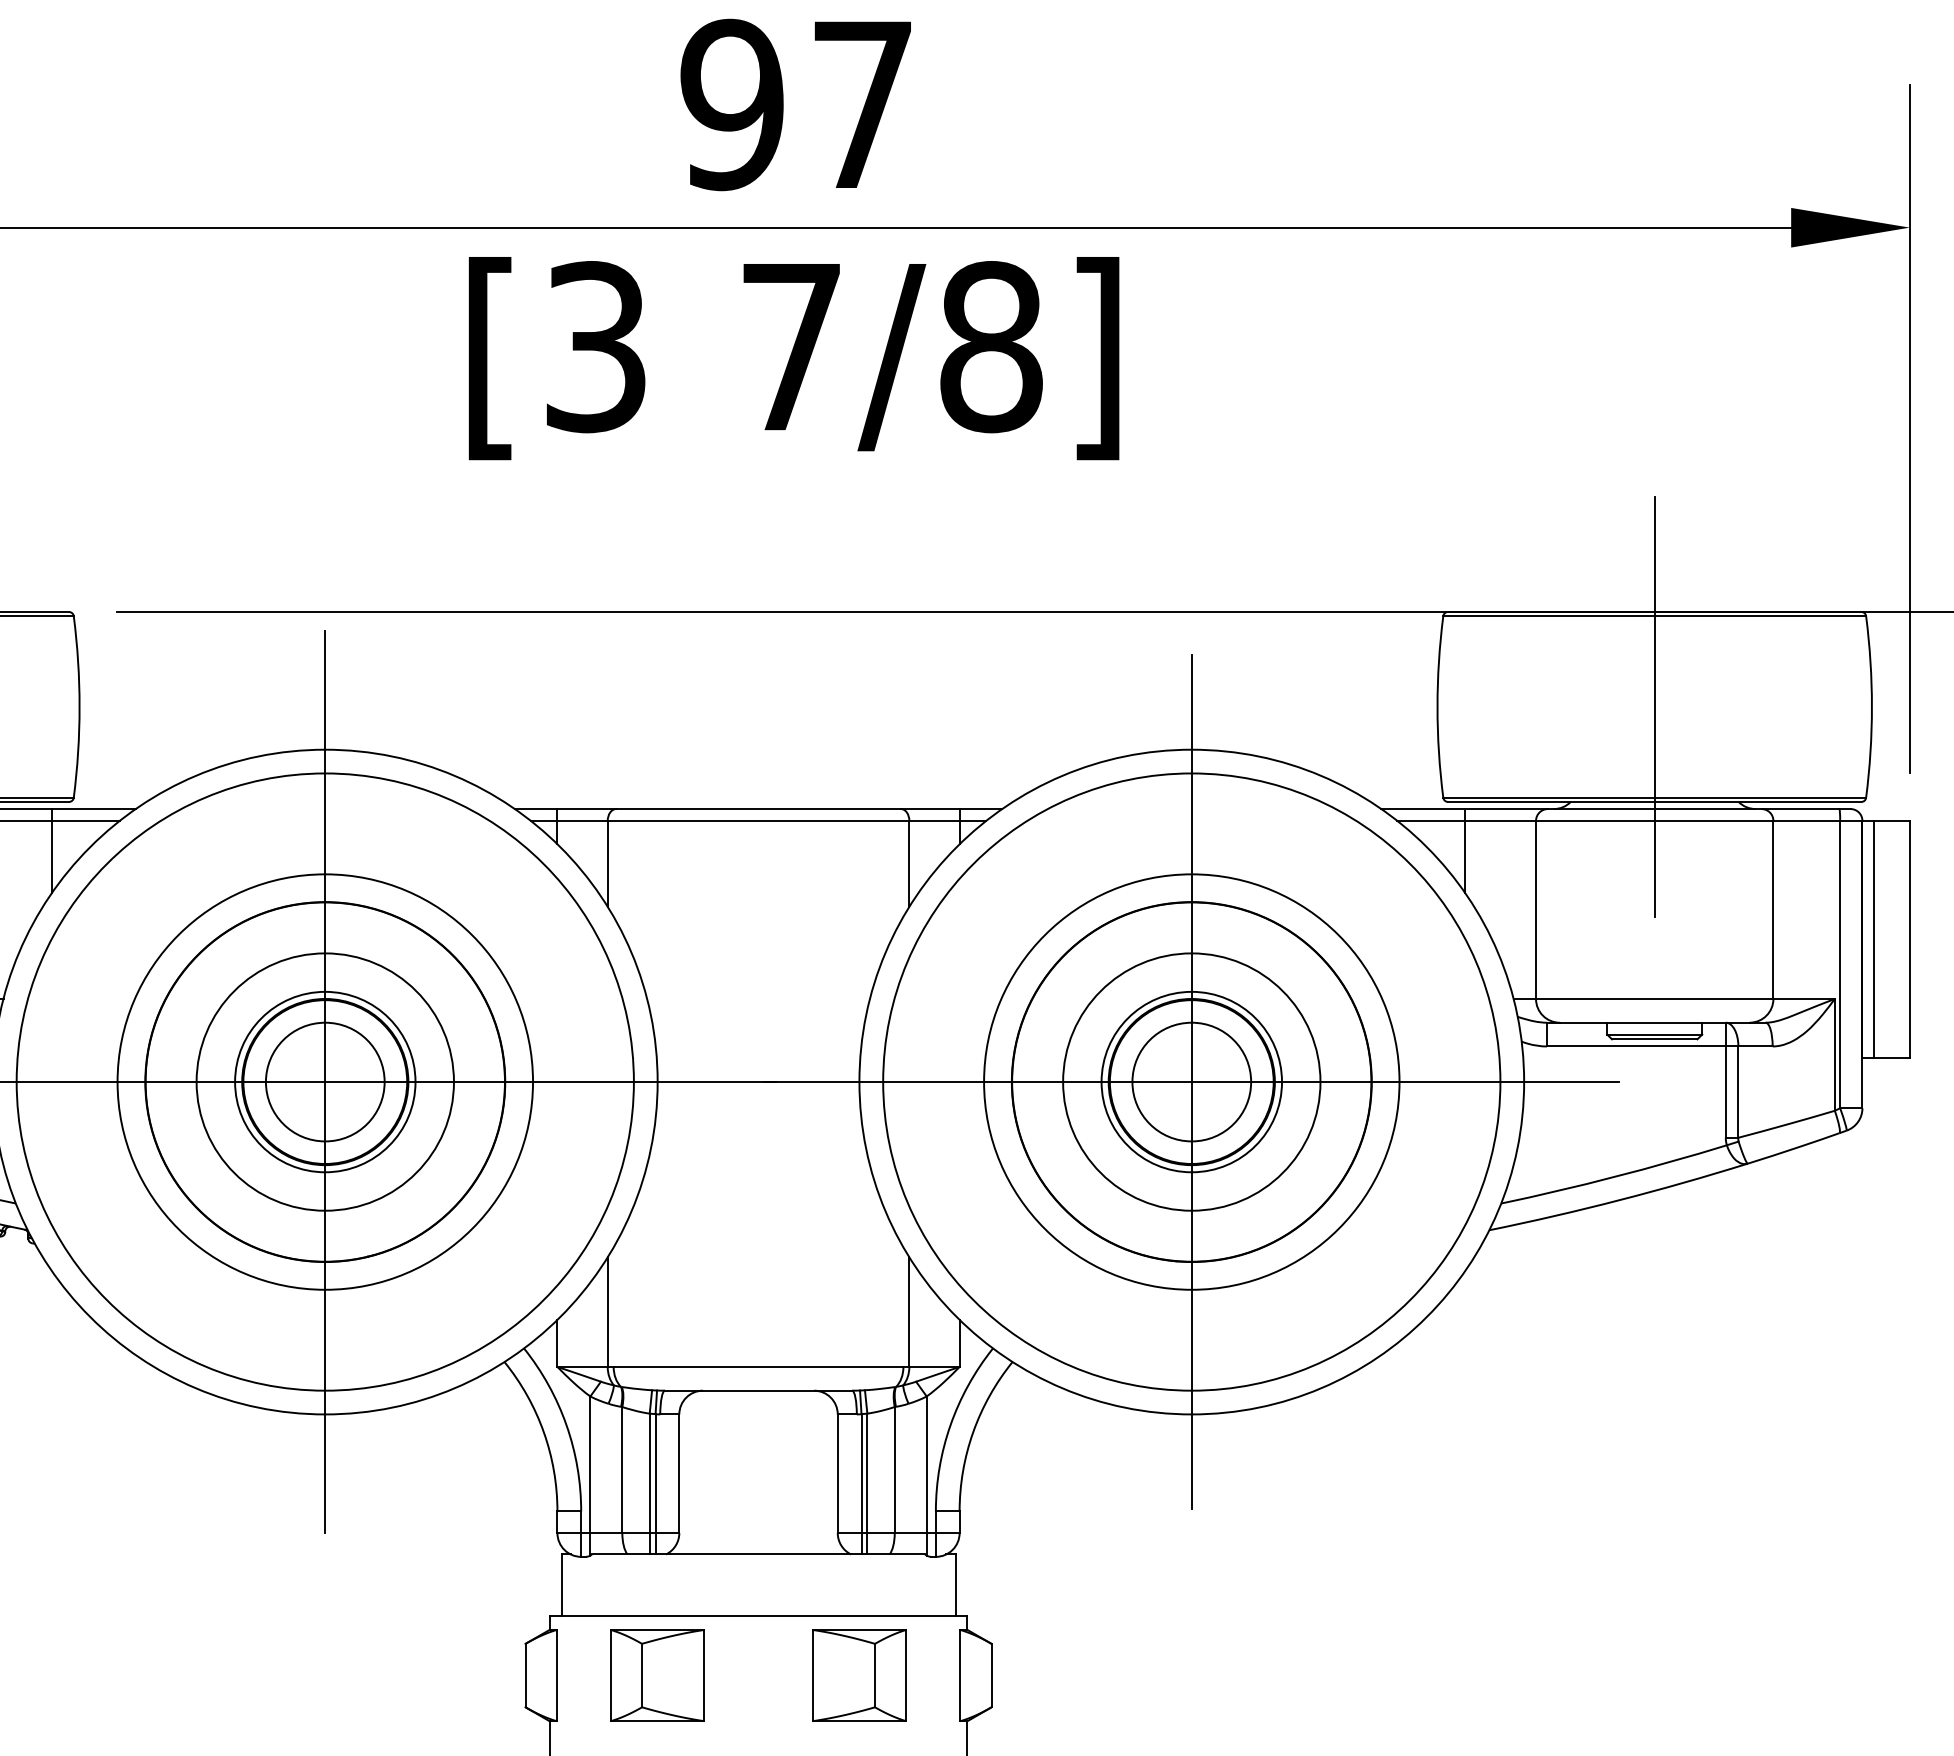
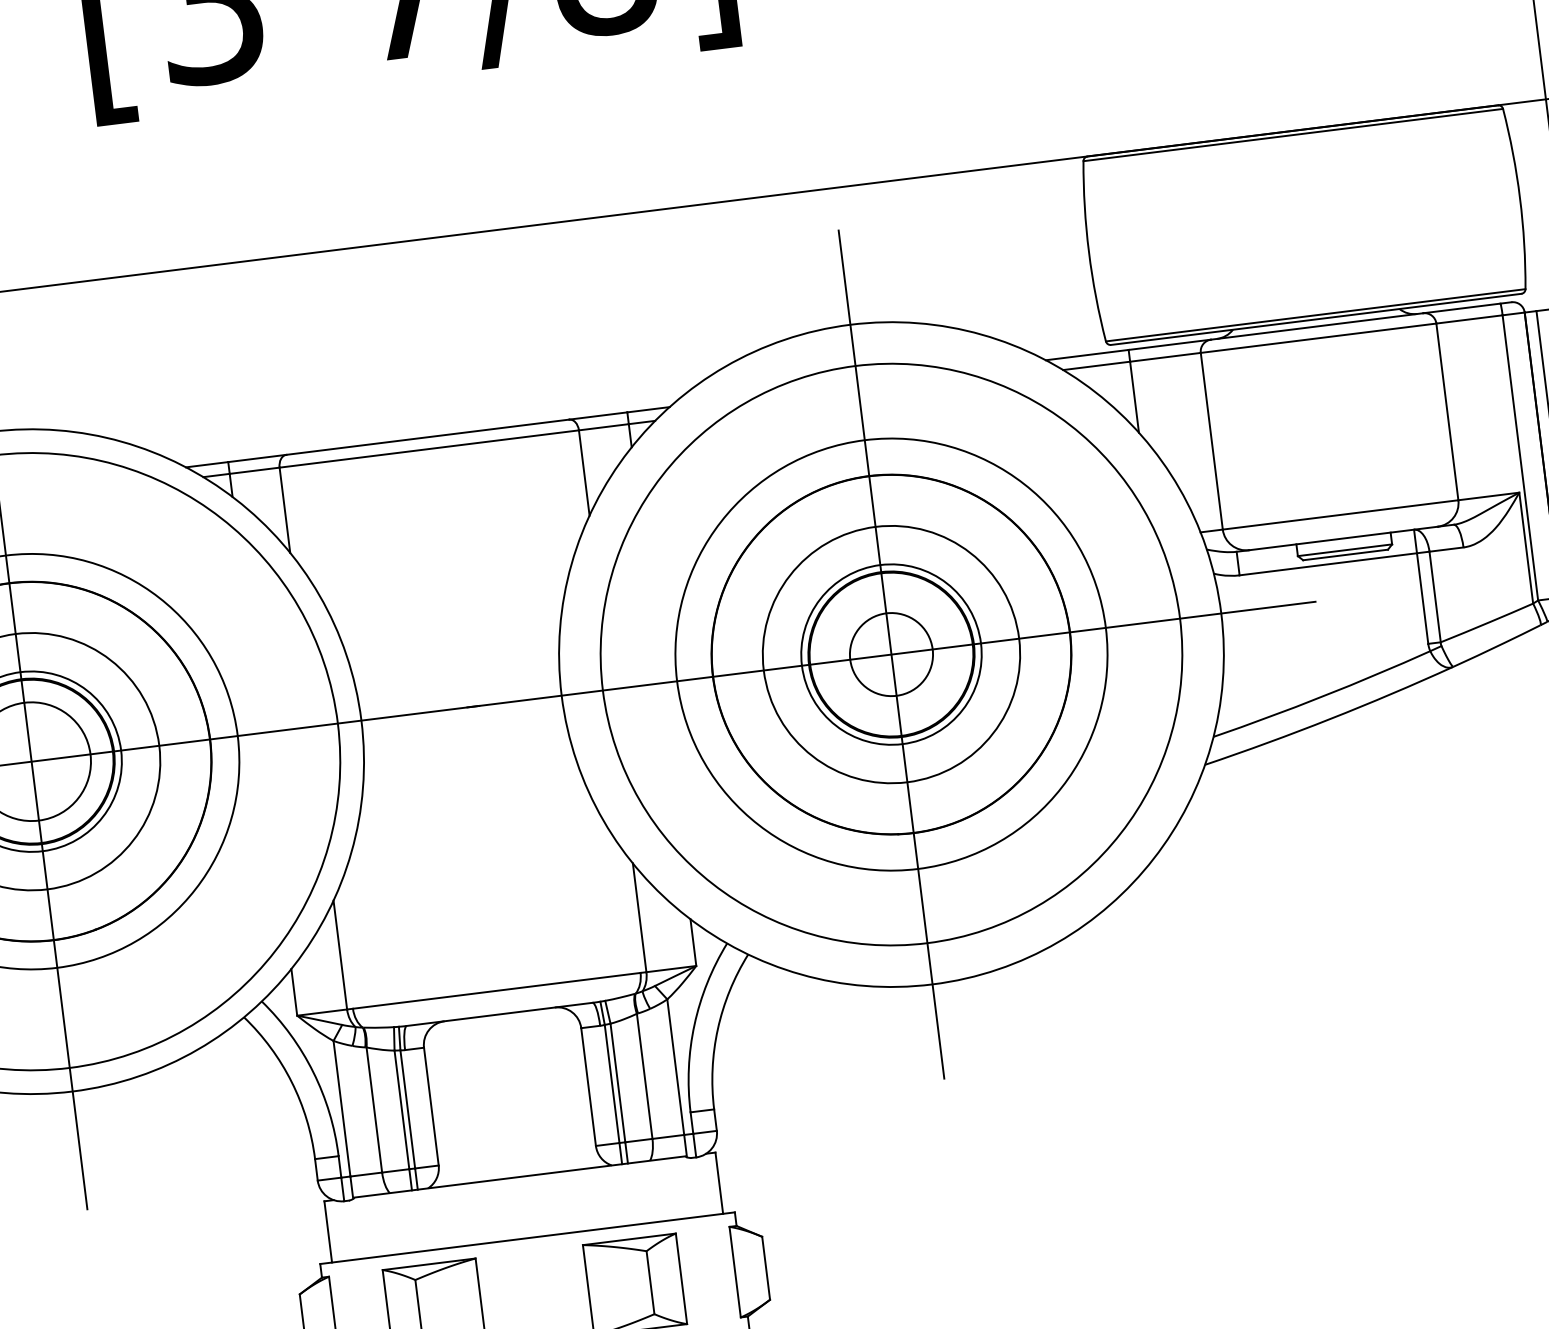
line: (1654, 706) -> (1304, 224), removed
circle: (1191, 1081) -> (891, 654), size x0.7
circle: (1191, 1081) -> (891, 654), size x0.7
circle: (1191, 1081) -> (891, 654), size x1.4

